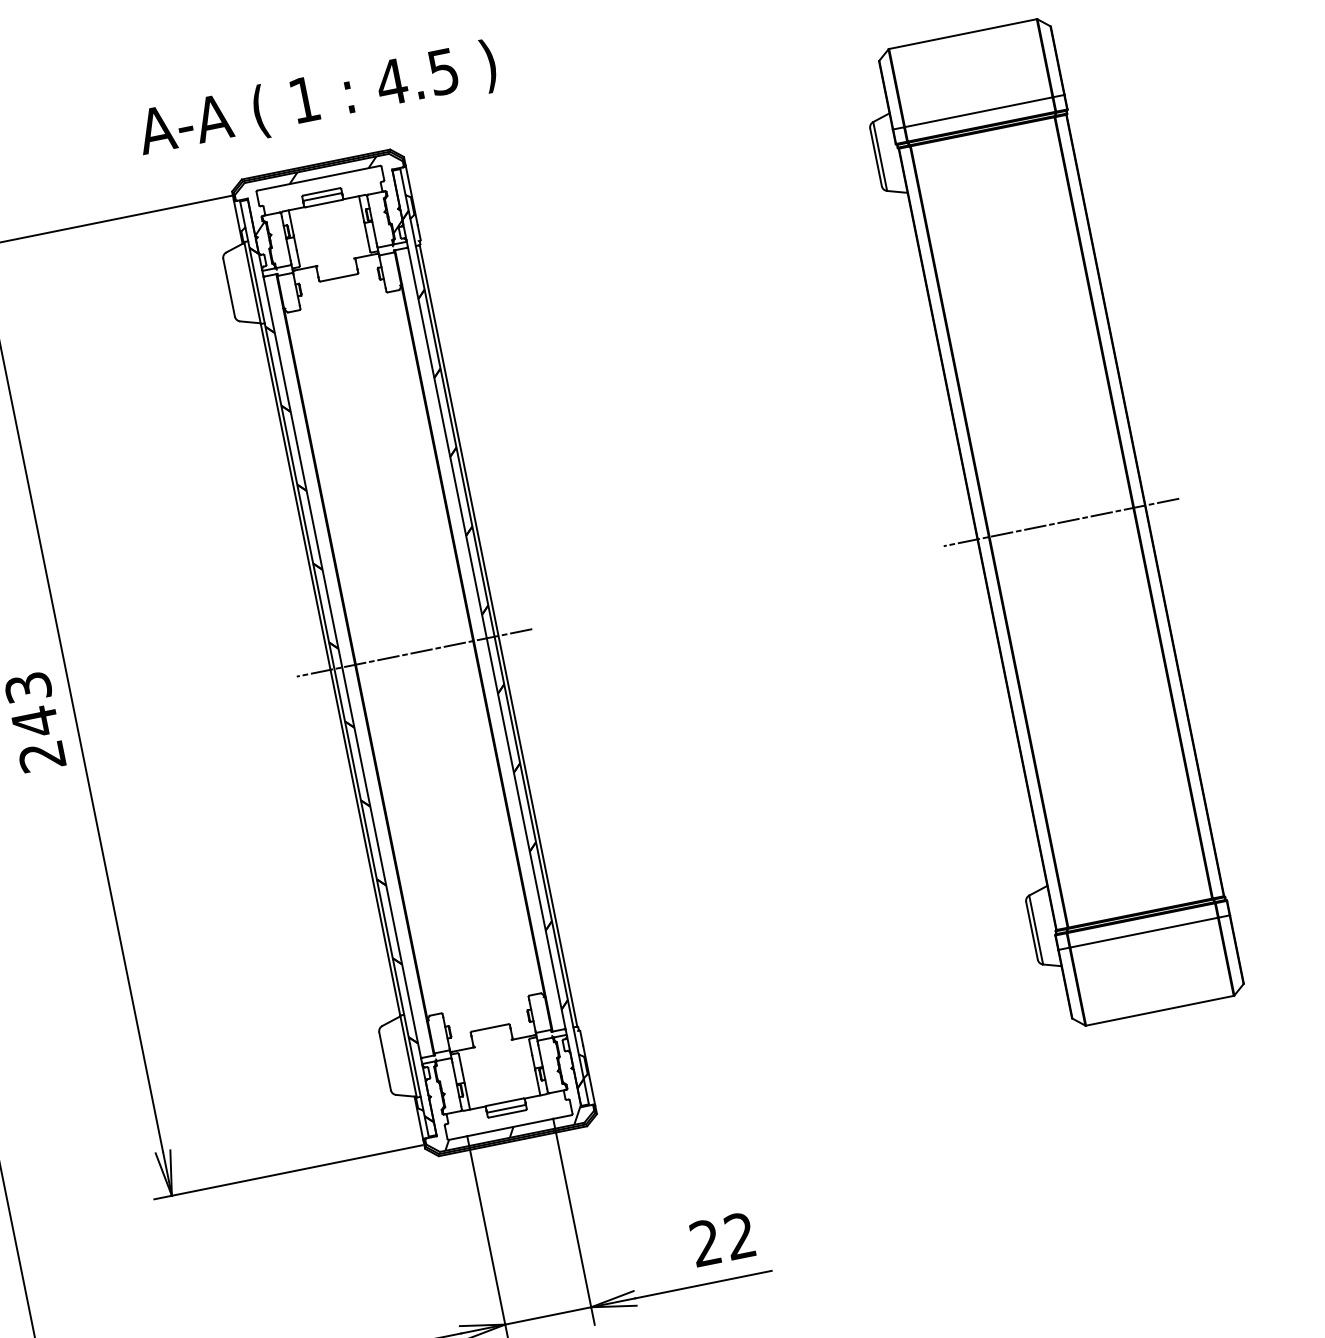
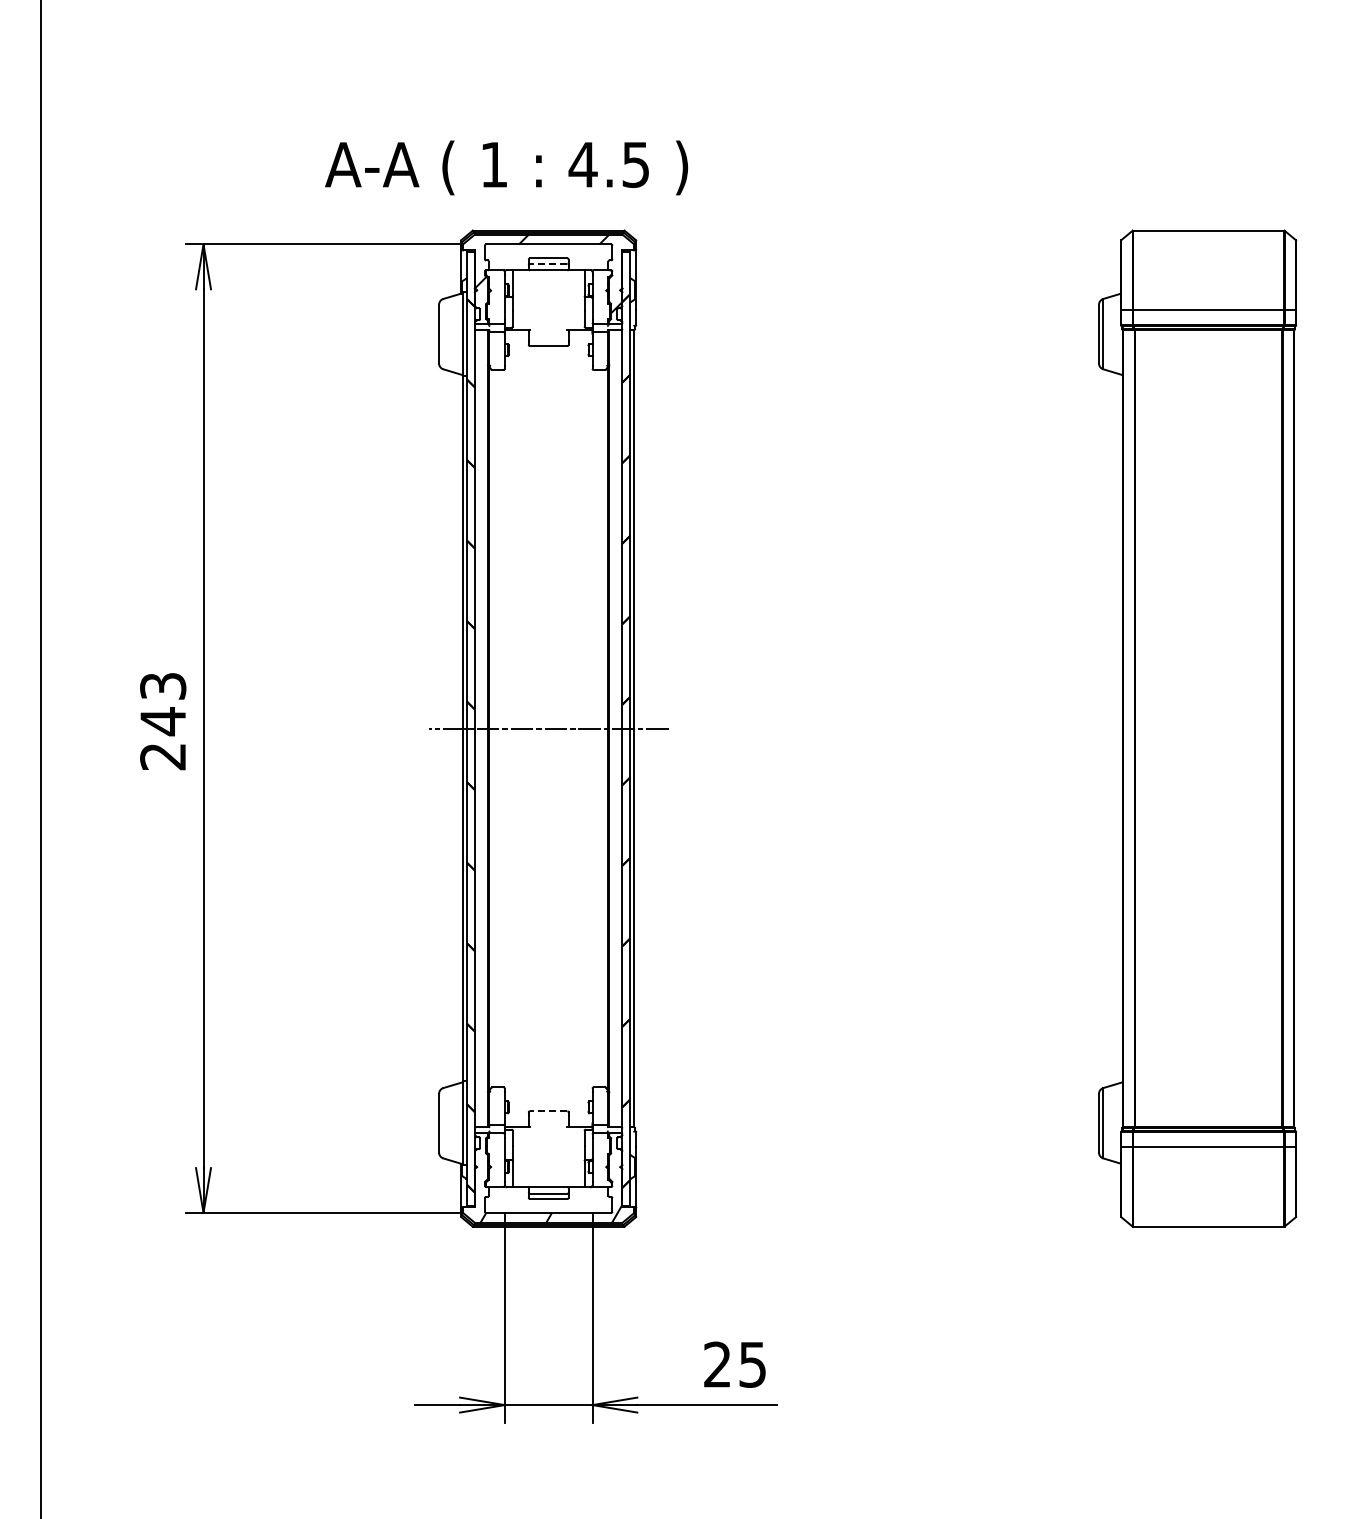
text: (317, 100) -> (506, 167), moved
line: (322, 196) -> (548, 263), solid -> dashed
line: (1061, 522) -> (1208, 728), removed
line: (490, 1028) -> (548, 1111), solid -> dashed
text: (740, 1235) -> (752, 1364), 22 -> 25

